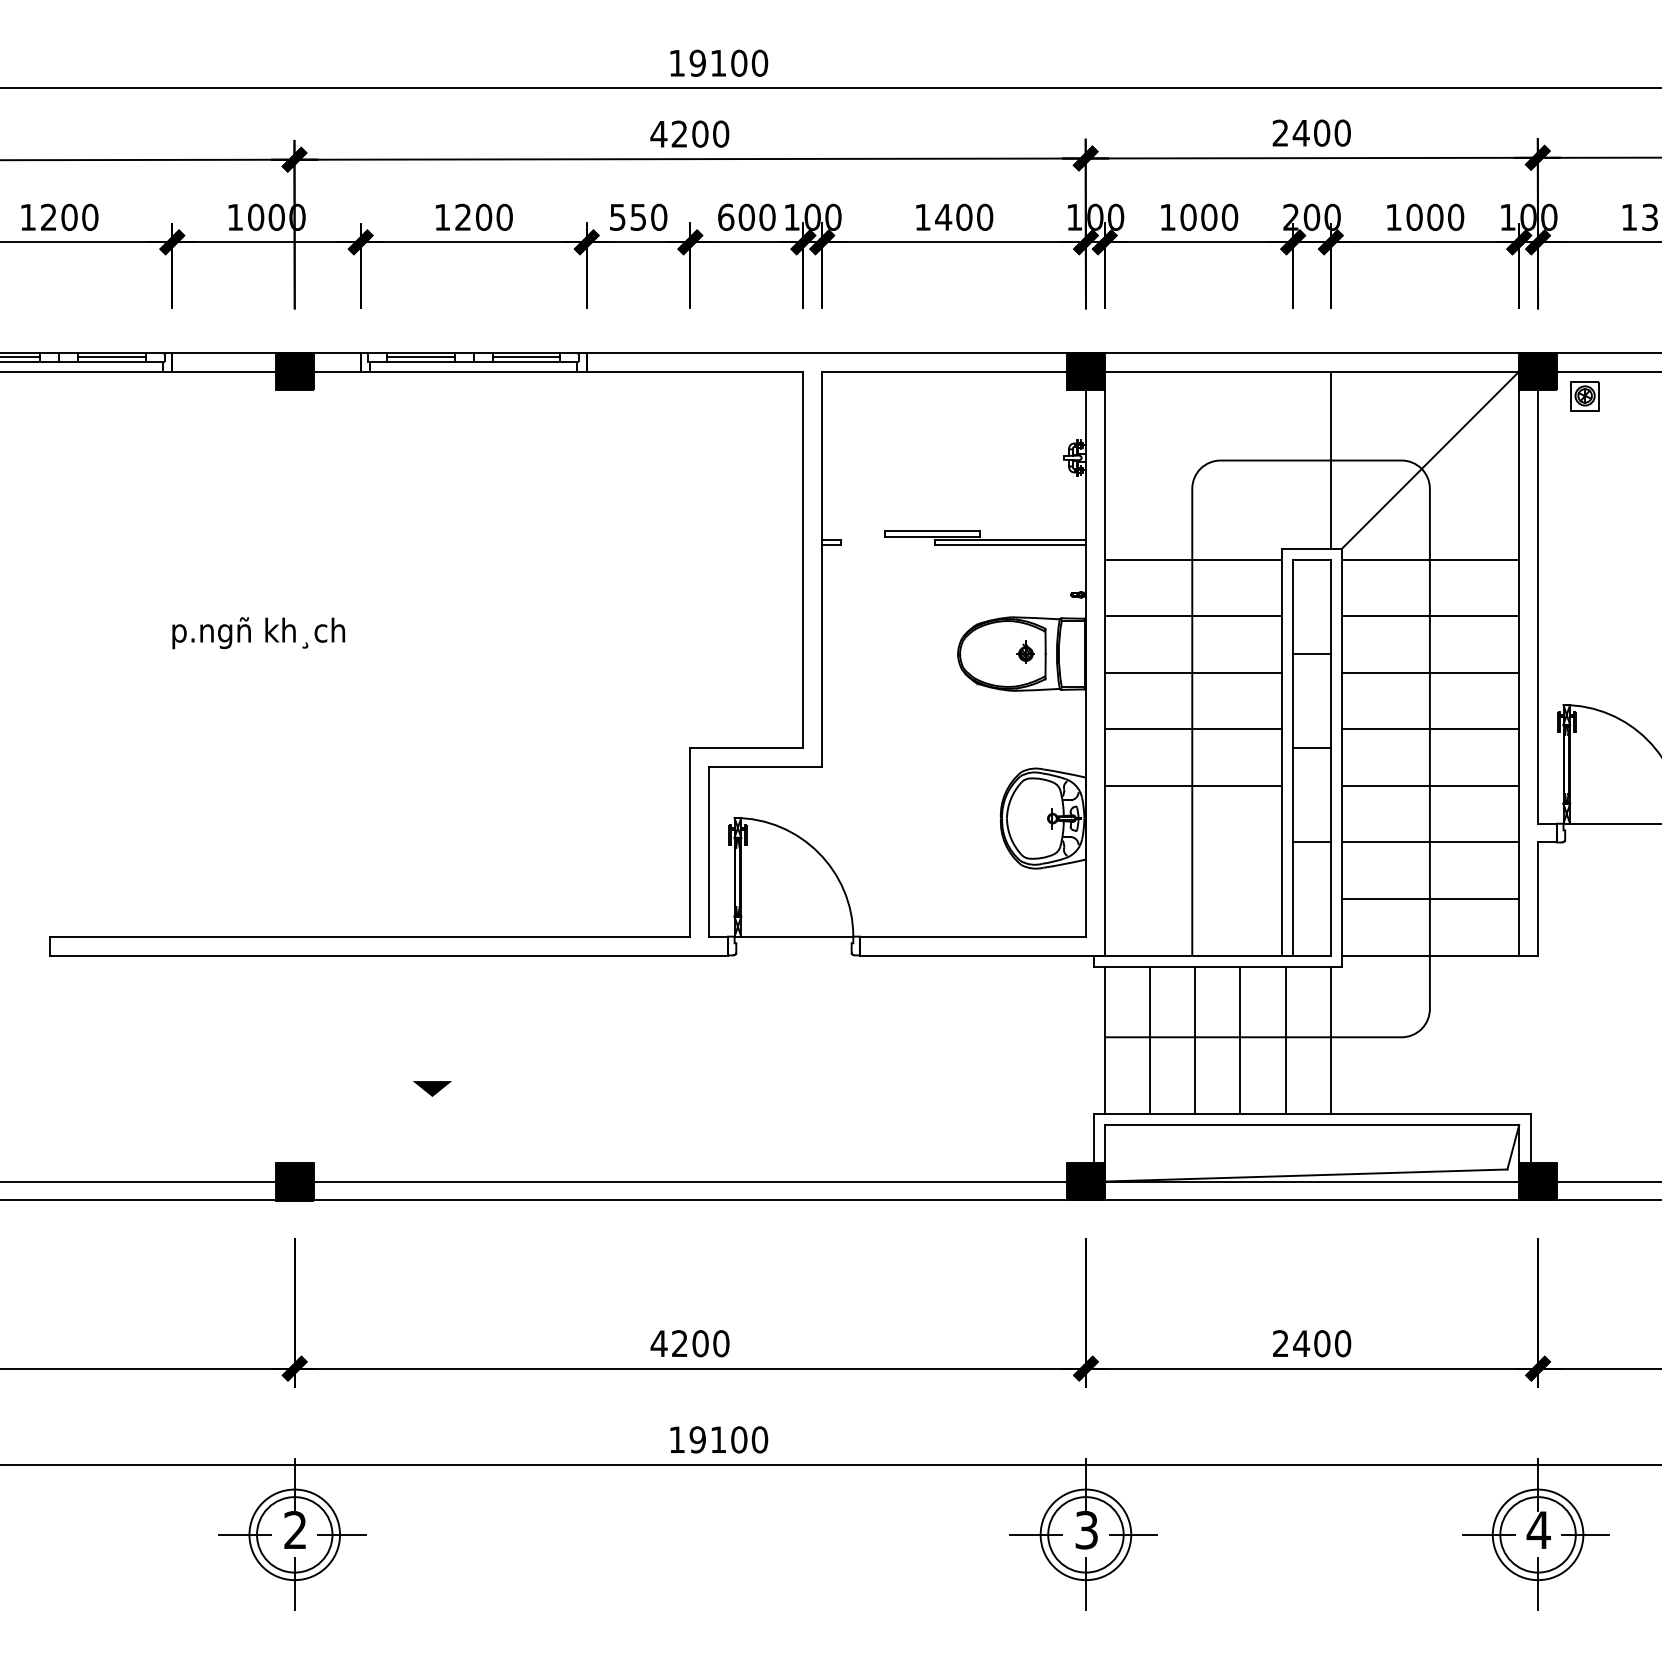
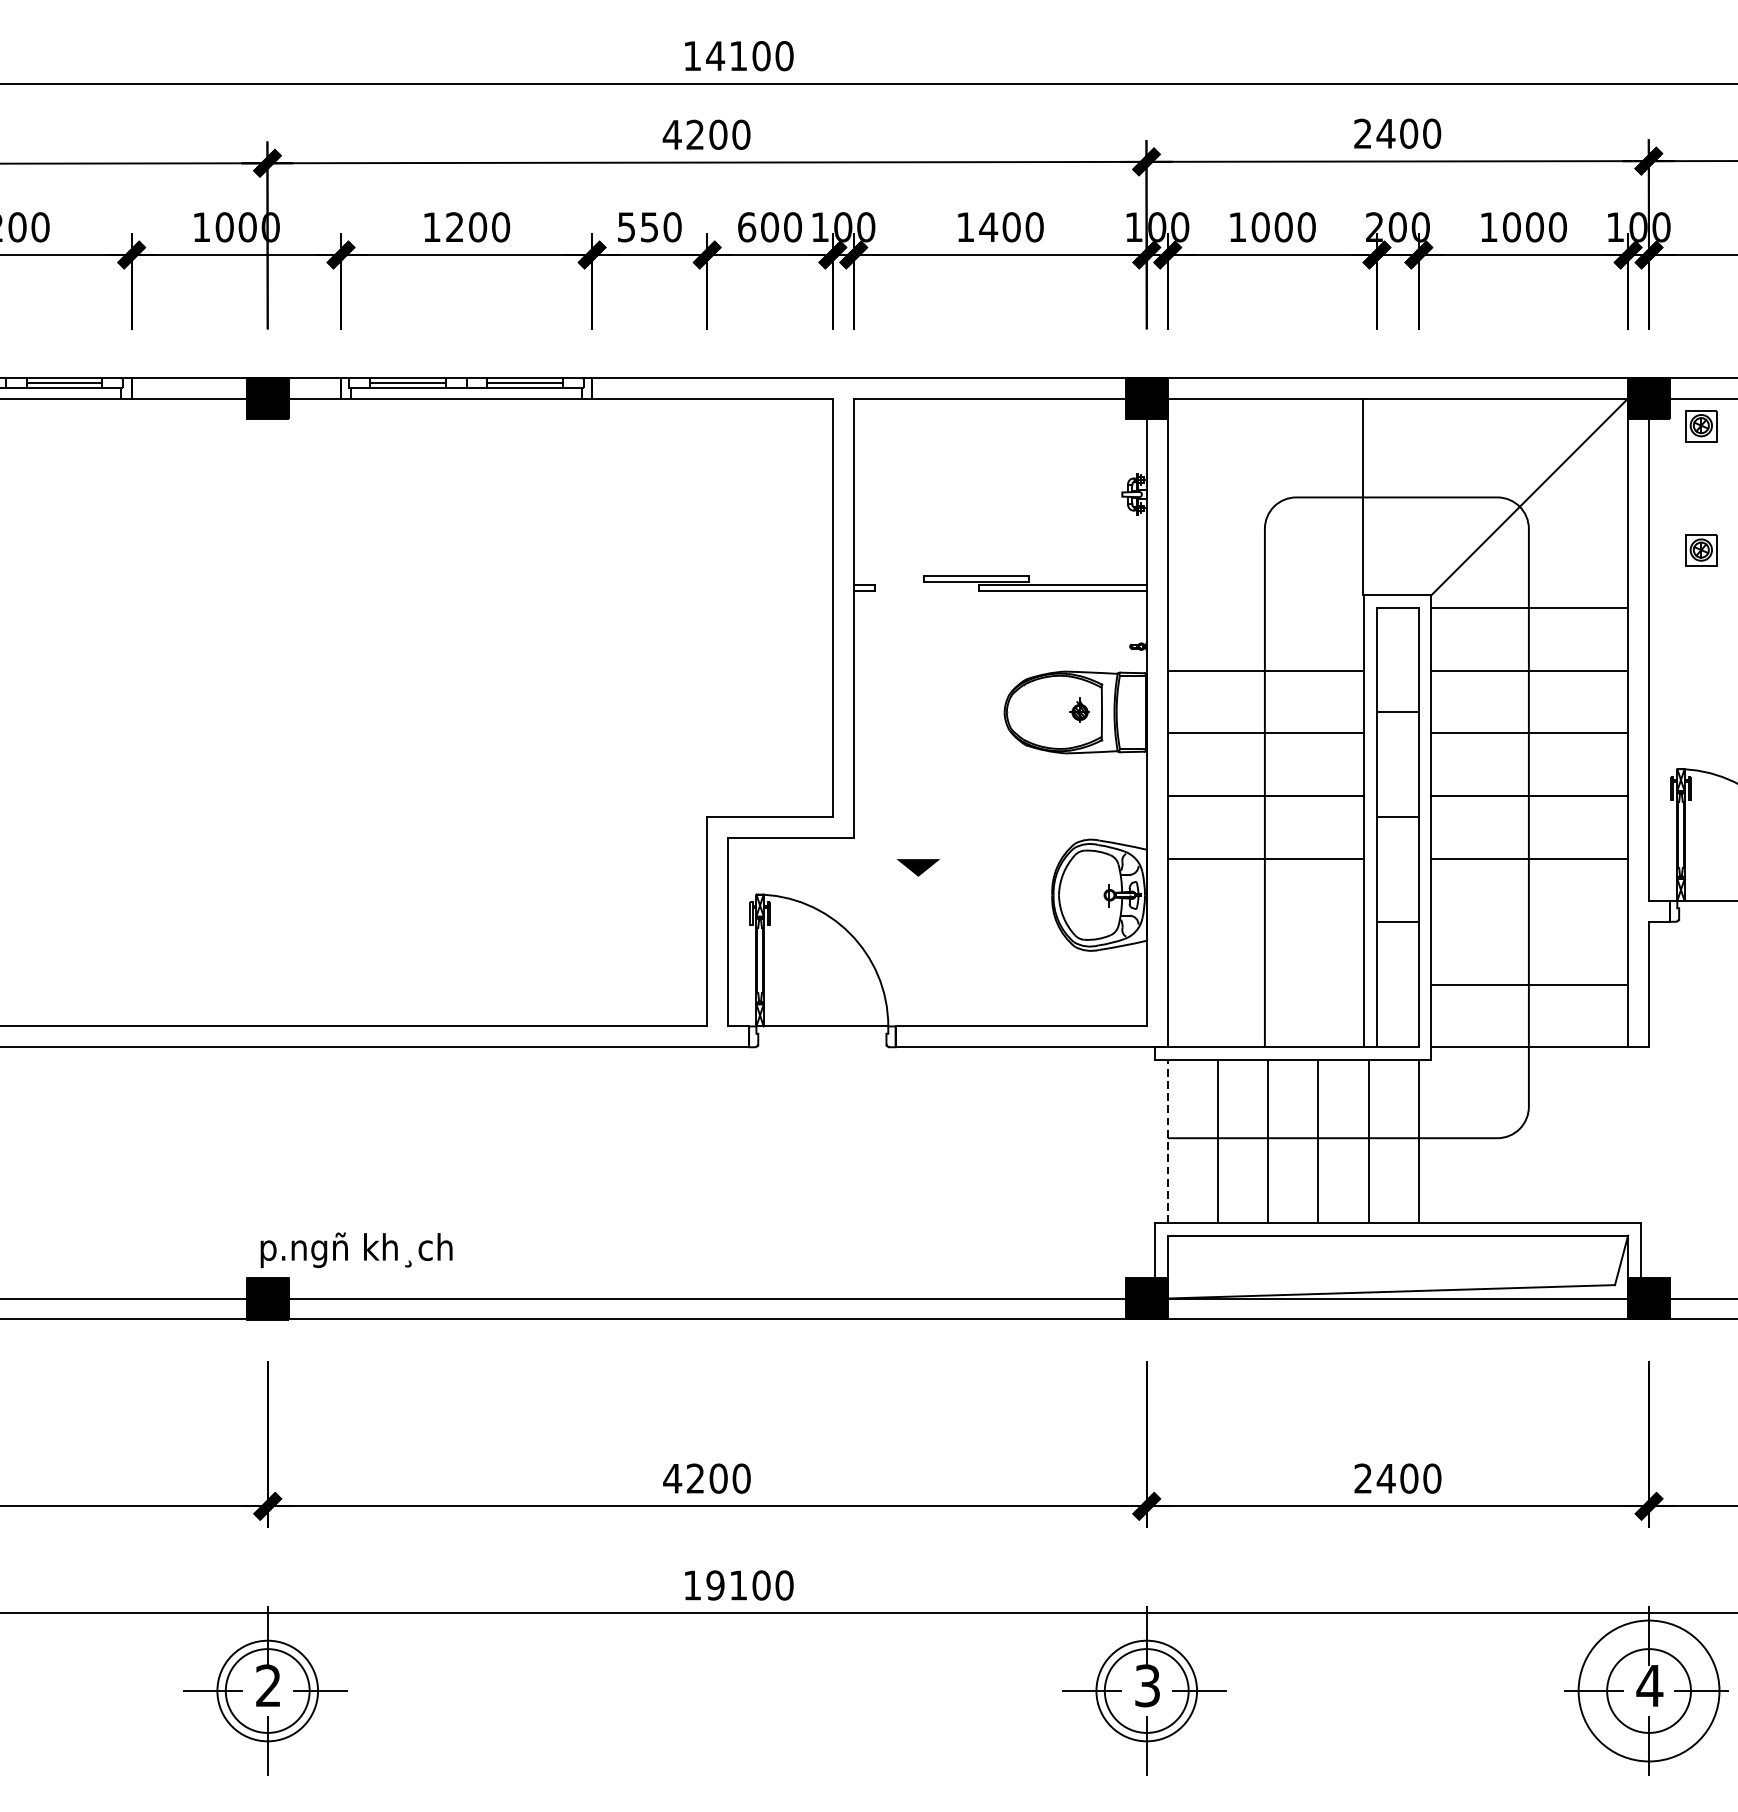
text: (697, 62) -> (715, 55), 19100 -> 14100
line: (1330, 459) -> (1362, 496), moved
part: (1584, 508) -> (1700, 550), added
line: (1192, 559) -> (1265, 607), removed
text: (258, 633) -> (356, 1250), moved
line: (1430, 842) -> (1529, 921), removed
line: (1104, 1039) -> (1167, 1140), solid -> dashed
line: (432, 1088) -> (918, 867), moved
circle: (1537, 1534) -> (1648, 1690), size x1.4

